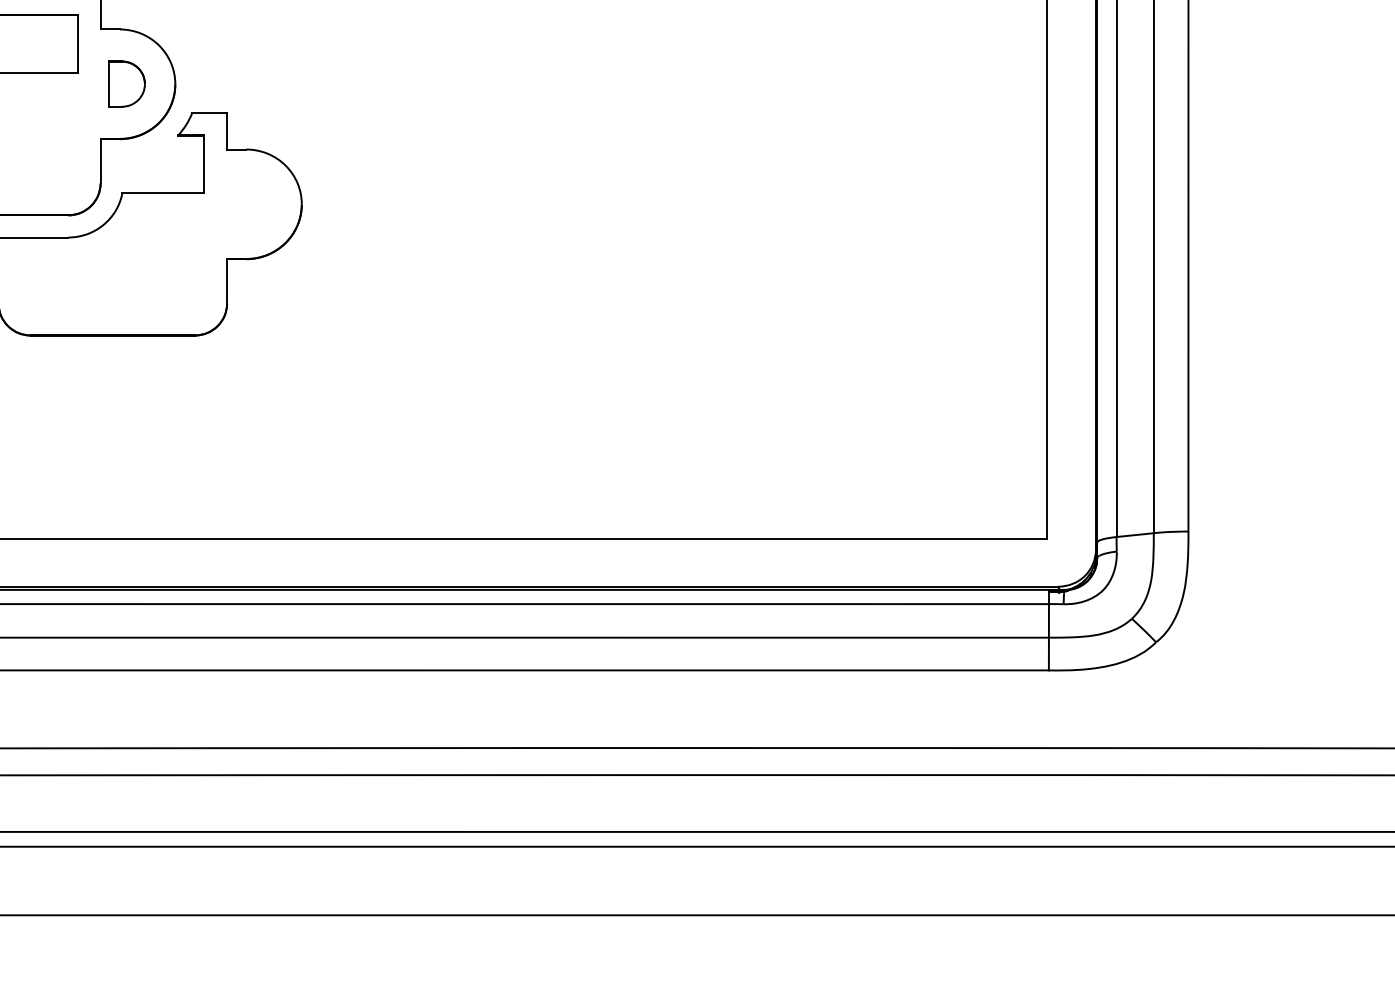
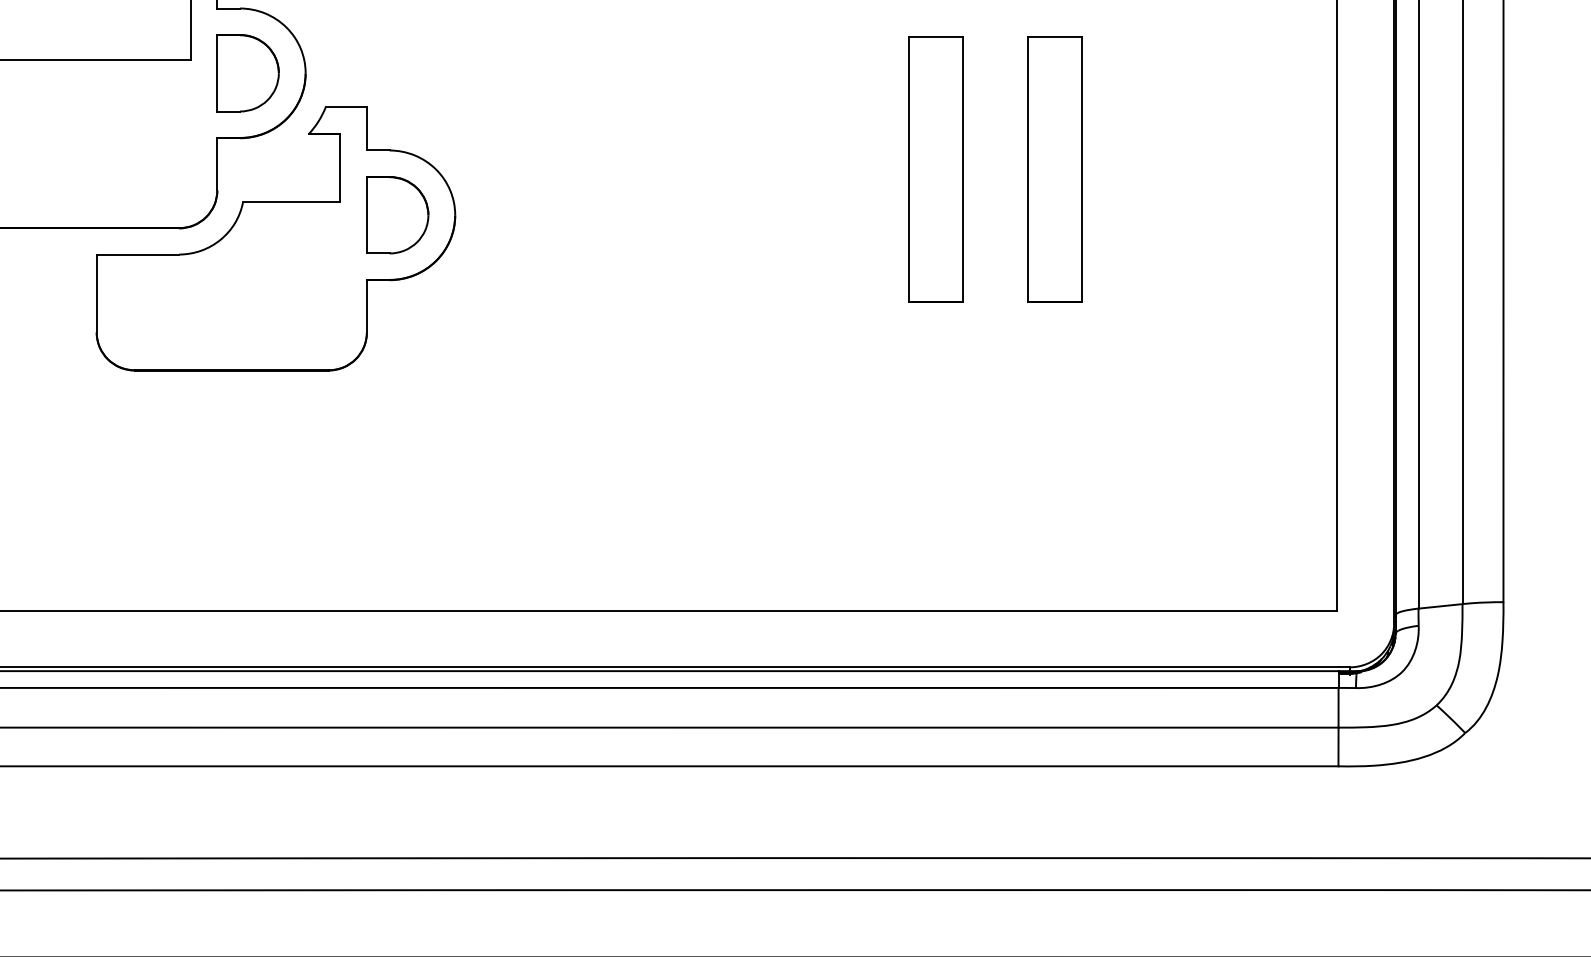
part: (126, 83) -> (247, 72), size x1.43
part: (708, 165) -> (936, 169), added
part: (808, 165) -> (1054, 169), added
part: (253, 204) -> (398, 215), added

